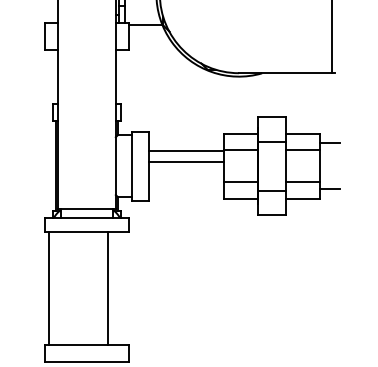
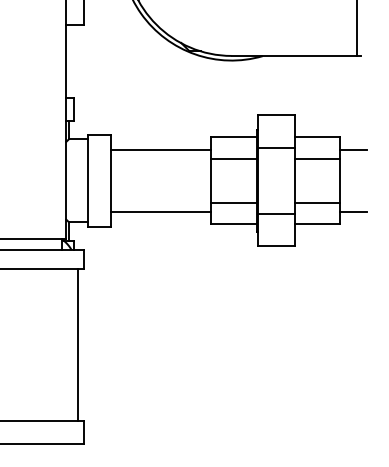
line: (185, 151) -> (159, 212), moved
line: (185, 162) -> (159, 150), moved
line: (107, 288) -> (77, 345), moved

